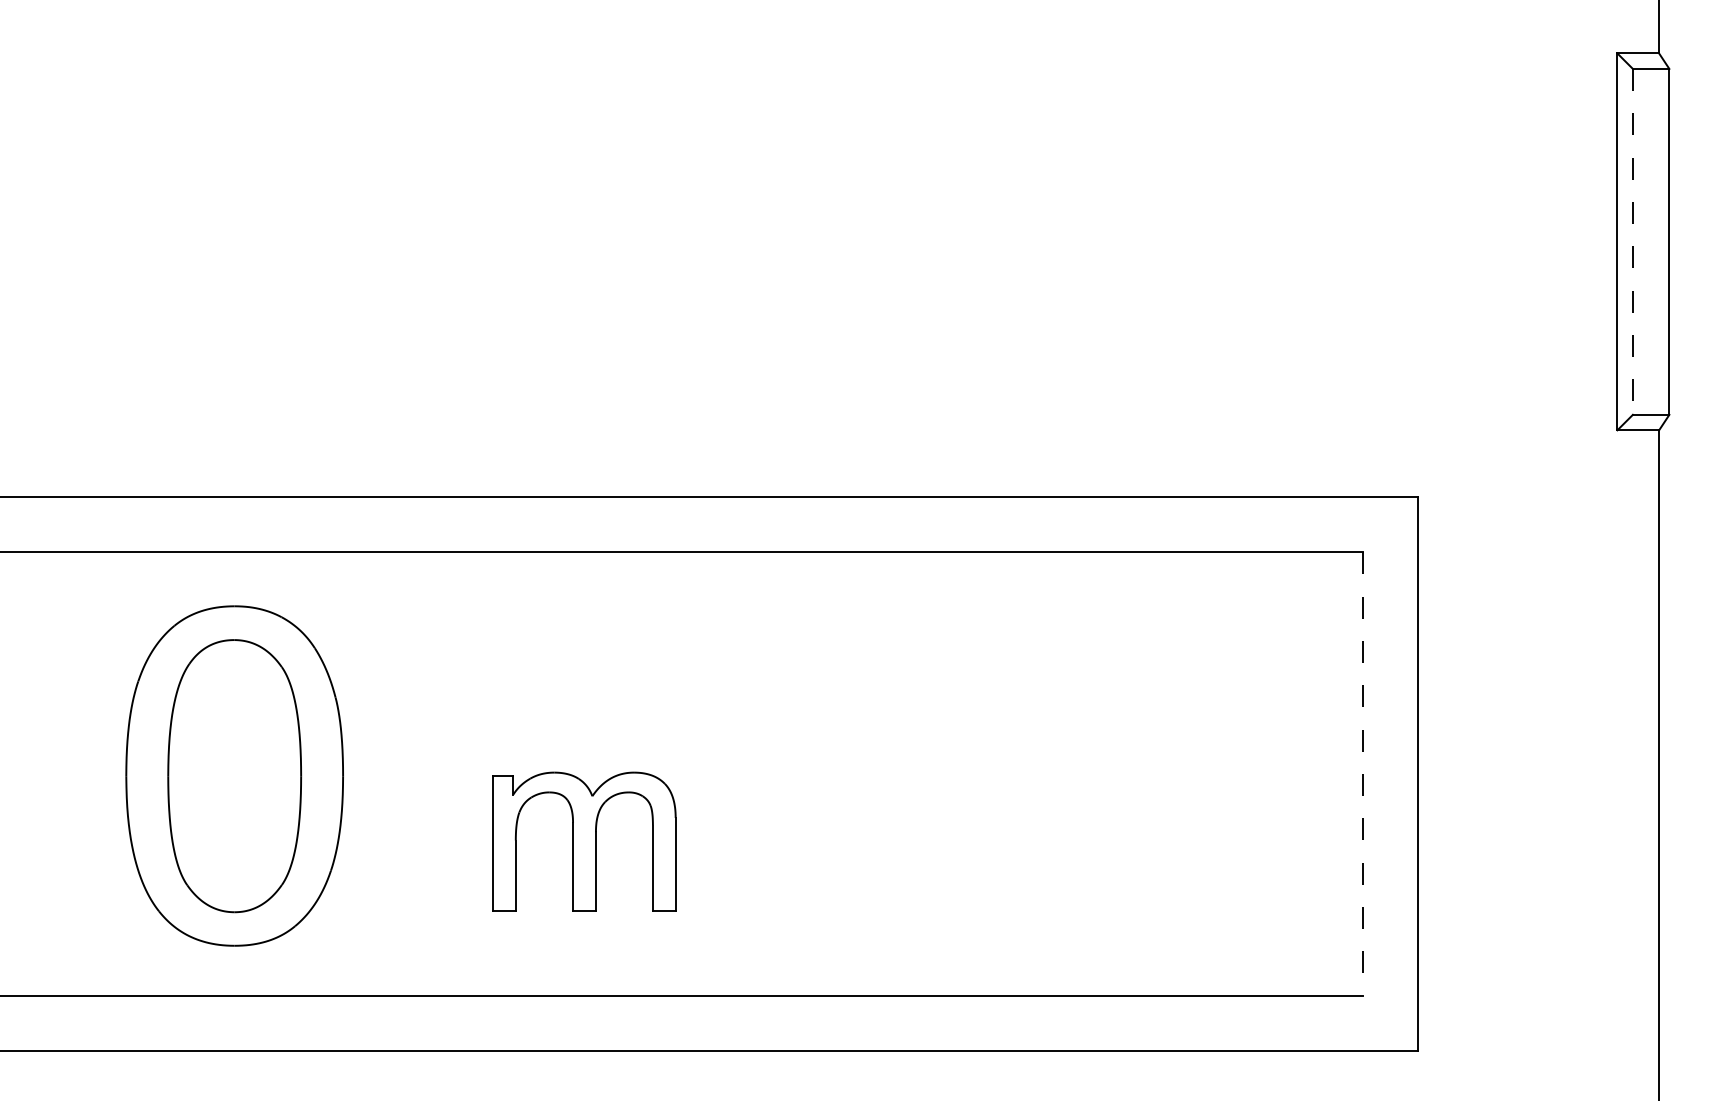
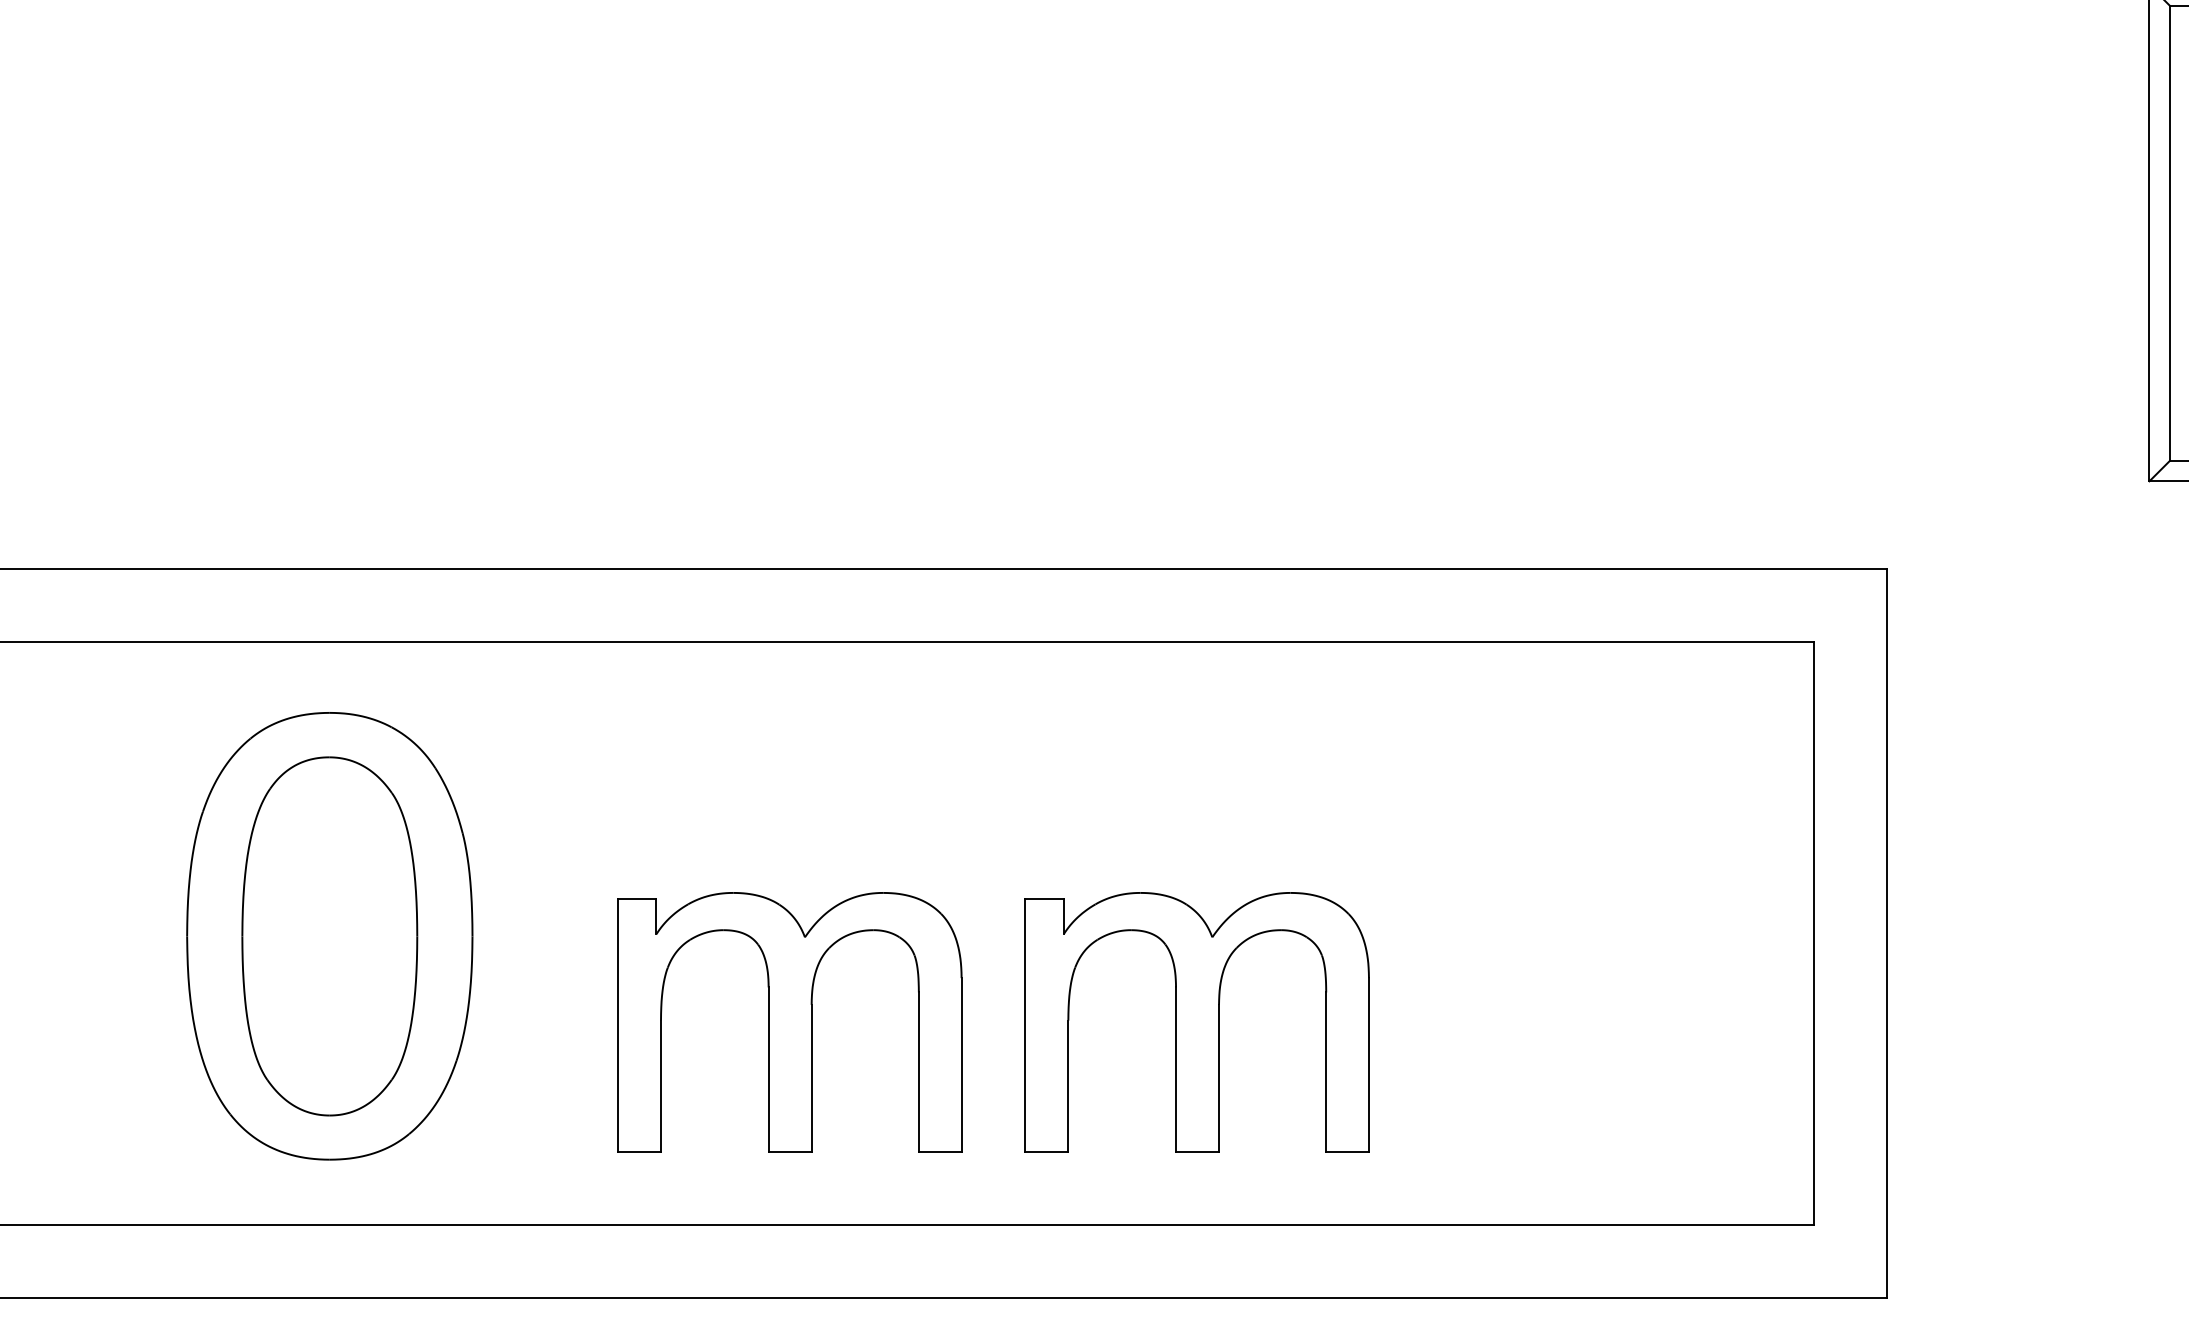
line: (1632, 241) -> (2169, 232), dashed -> solid
line: (1362, 773) -> (1813, 932), dashed -> solid
part: (584, 841) -> (790, 1022), size x1.43
part: (893, 841) -> (1196, 1022), added

